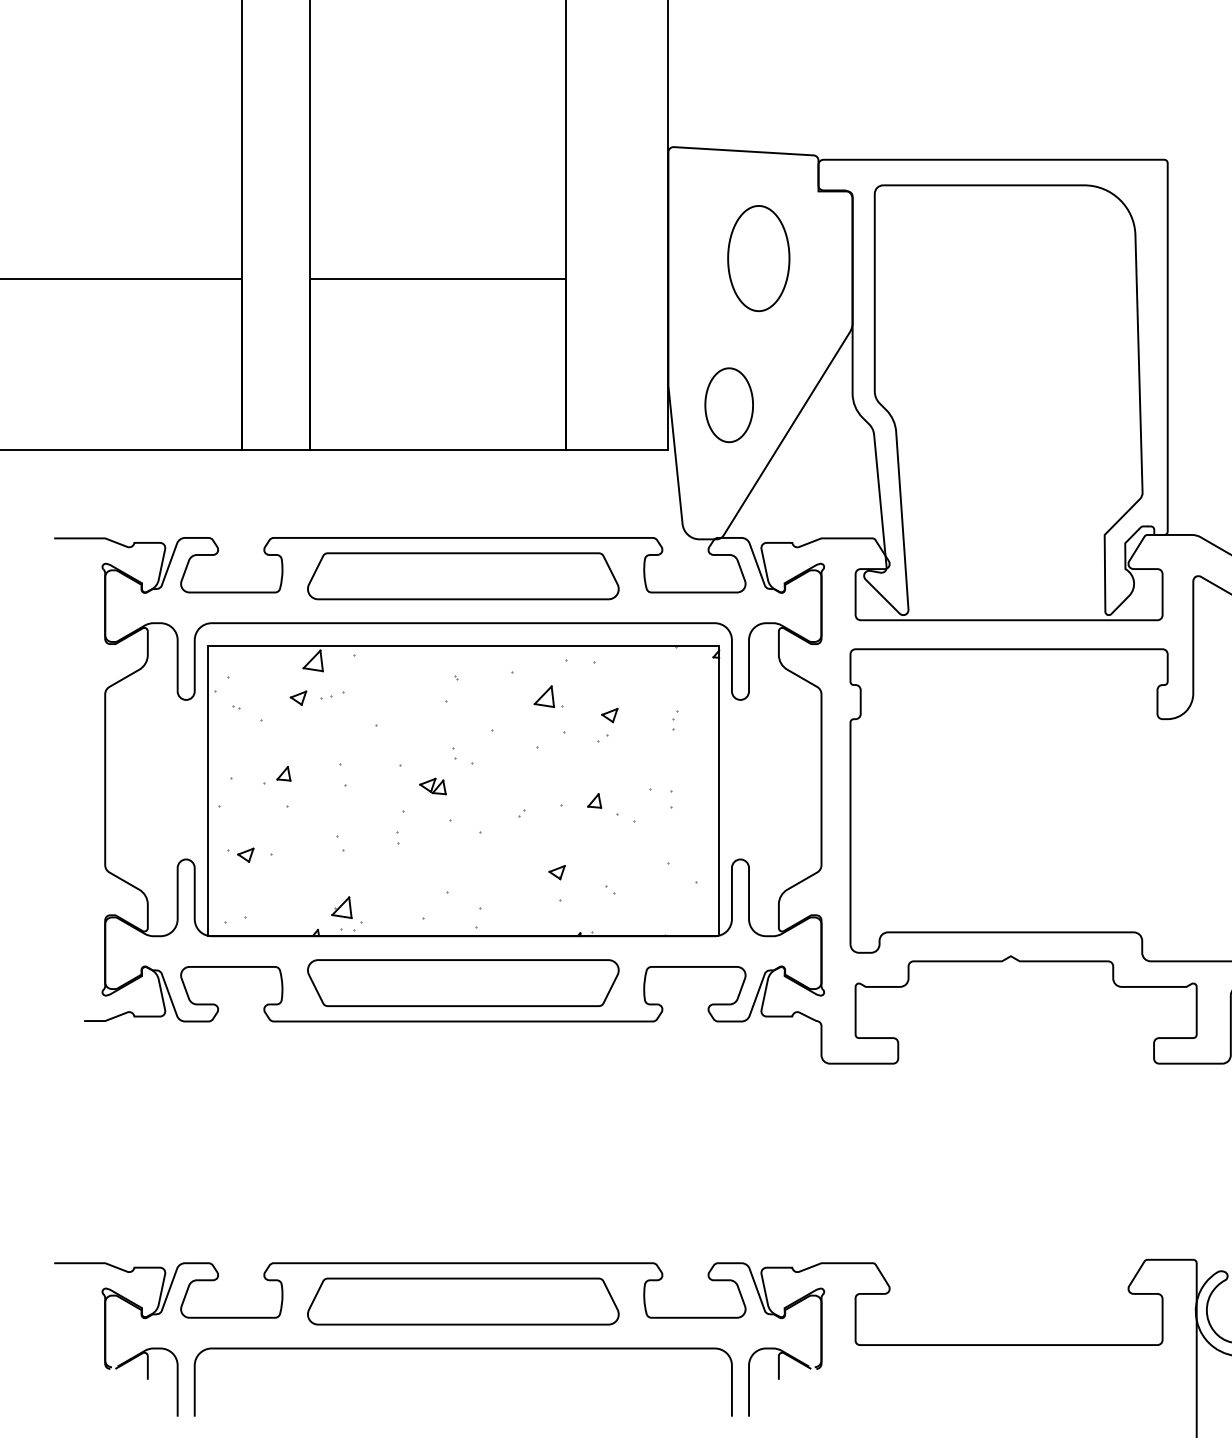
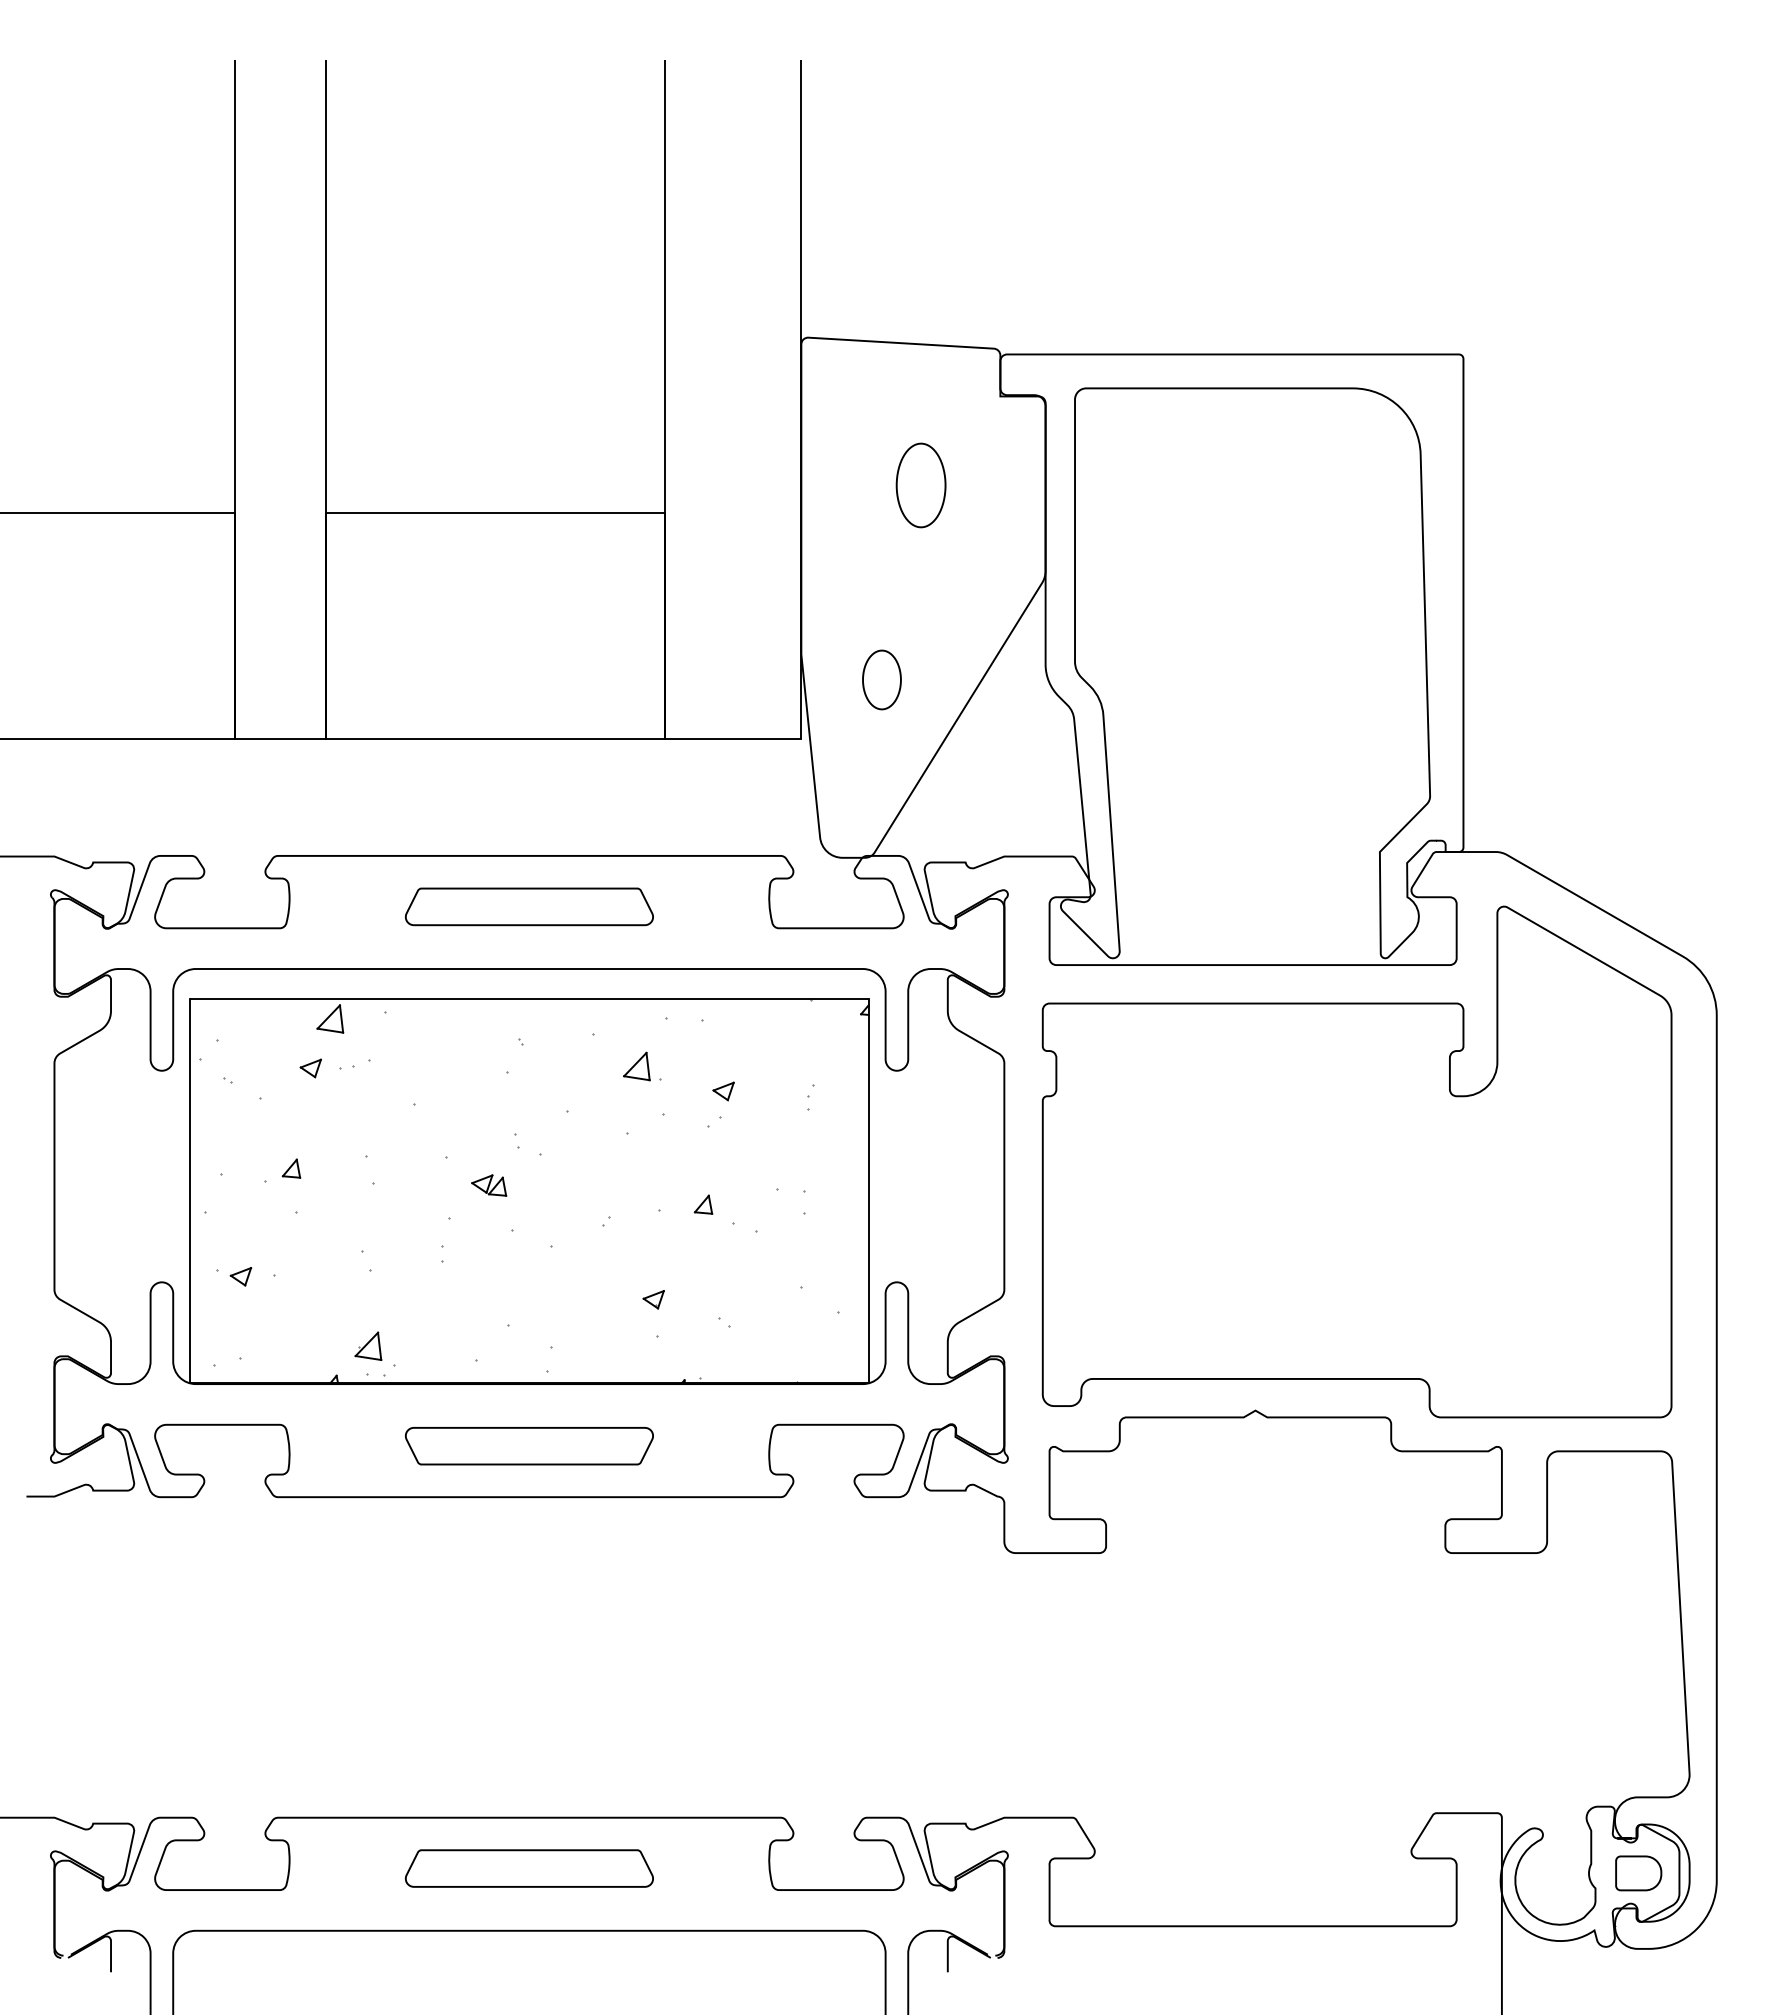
part: (758, 258) -> (920, 485), size x0.6
part: (728, 404) -> (881, 679), size x0.6
part: (463, 576) -> (529, 906), size x0.6
part: (463, 982) -> (529, 1445), size x0.6
part: (463, 1301) -> (529, 1868), size x0.6

